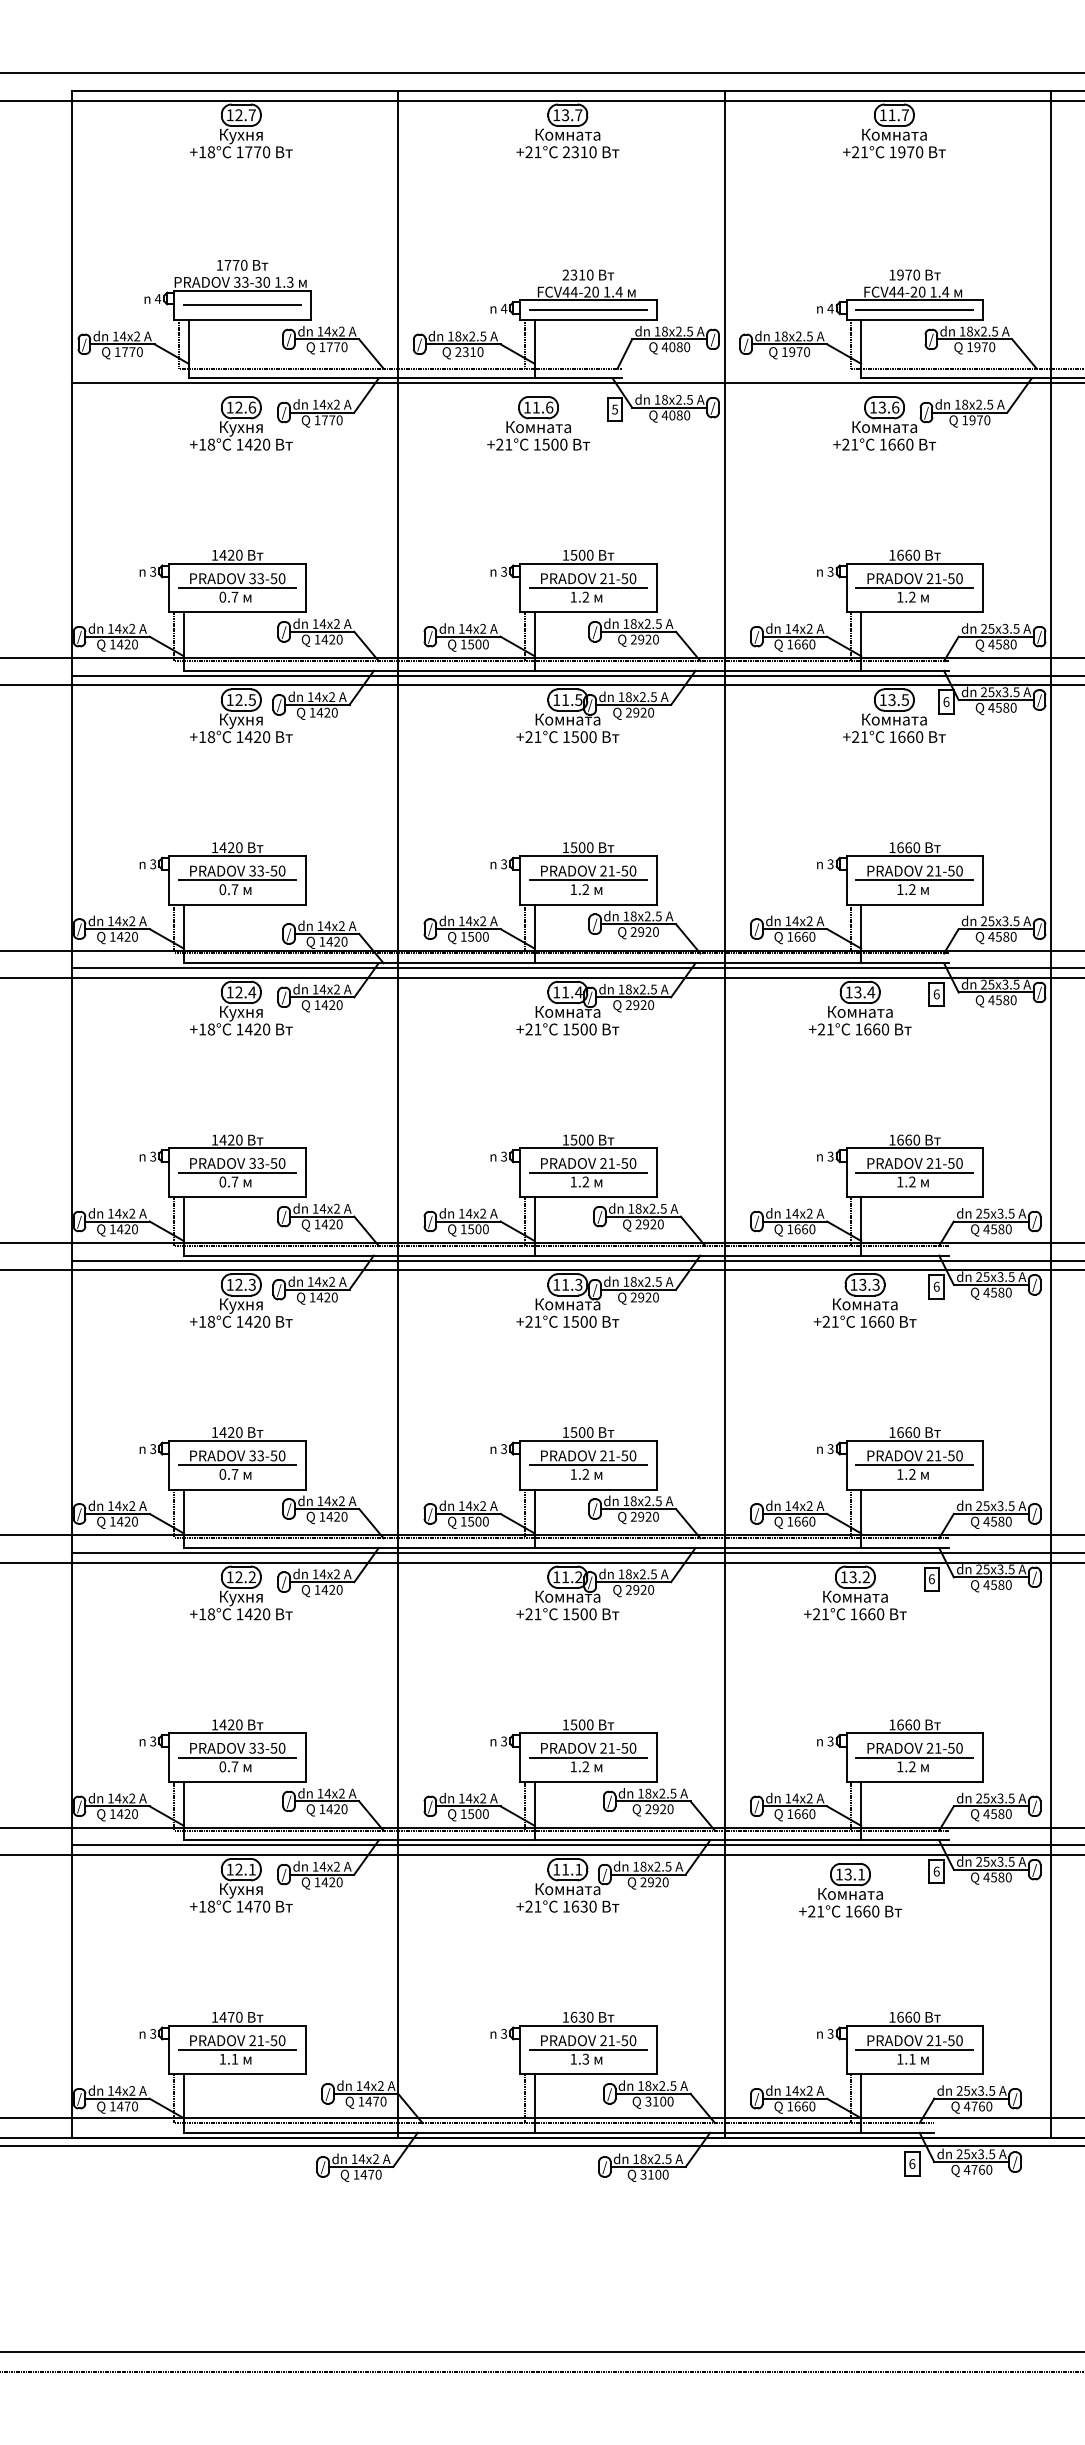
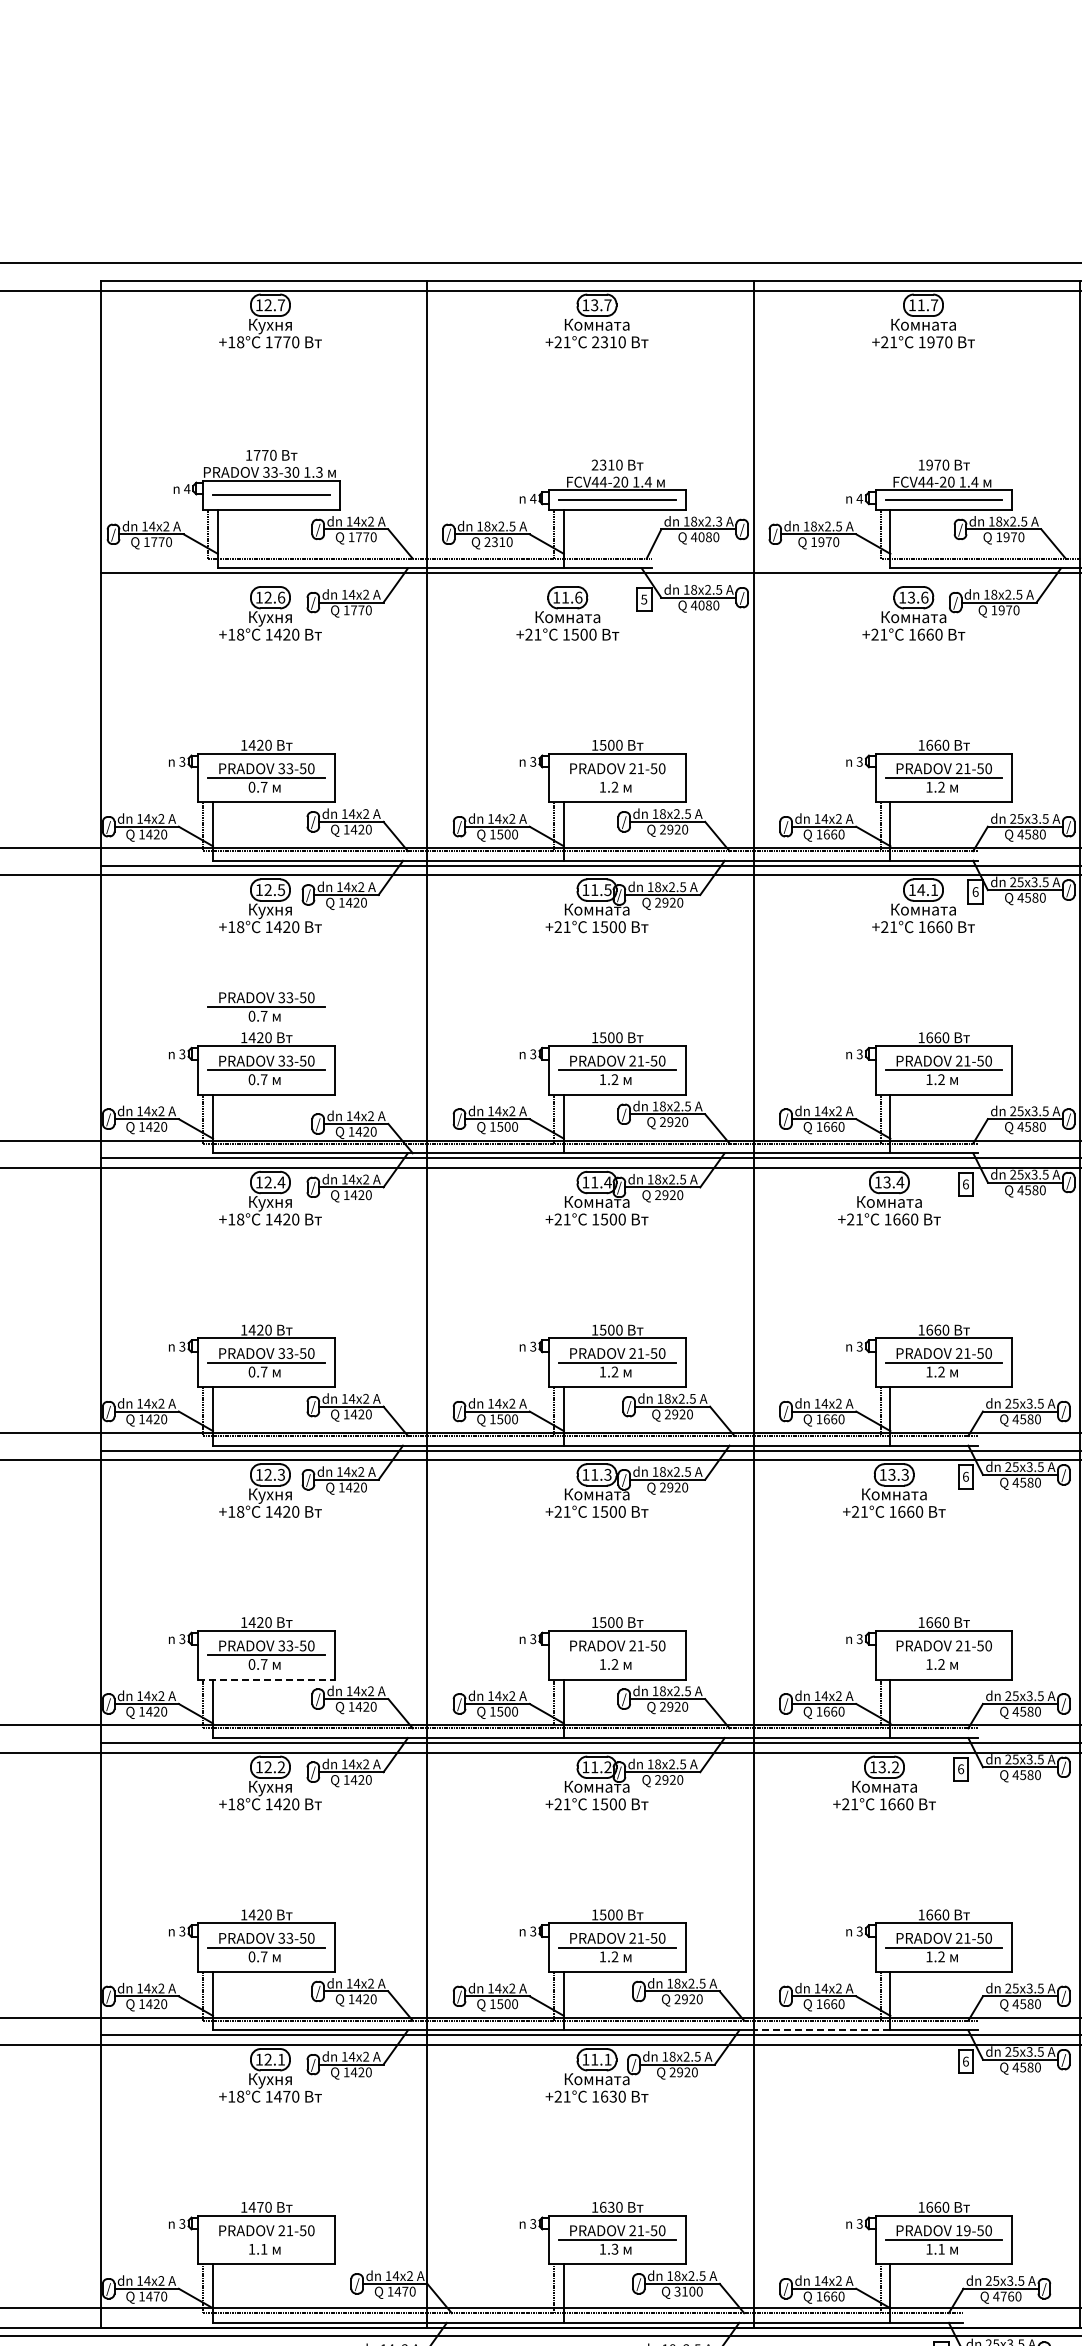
text: (689, 330) -> (718, 520), 18x2.5 -> 18x2.3
line: (587, 587) -> (616, 777), removed
text: (898, 699) -> (927, 889), 13.5 -> 14.1
part: (237, 816) -> (266, 1006), added
line: (587, 1465) -> (616, 1655), removed
line: (914, 1465) -> (943, 1655), removed
line: (237, 1489) -> (266, 1679), solid -> dashed
line: (792, 1840) -> (821, 2030), solid -> dashed
part: (850, 1890) -> (879, 2080), removed
text: (933, 2040) -> (962, 2230), 21-50 -> 19-50
line: (236, 2050) -> (265, 2240), removed

